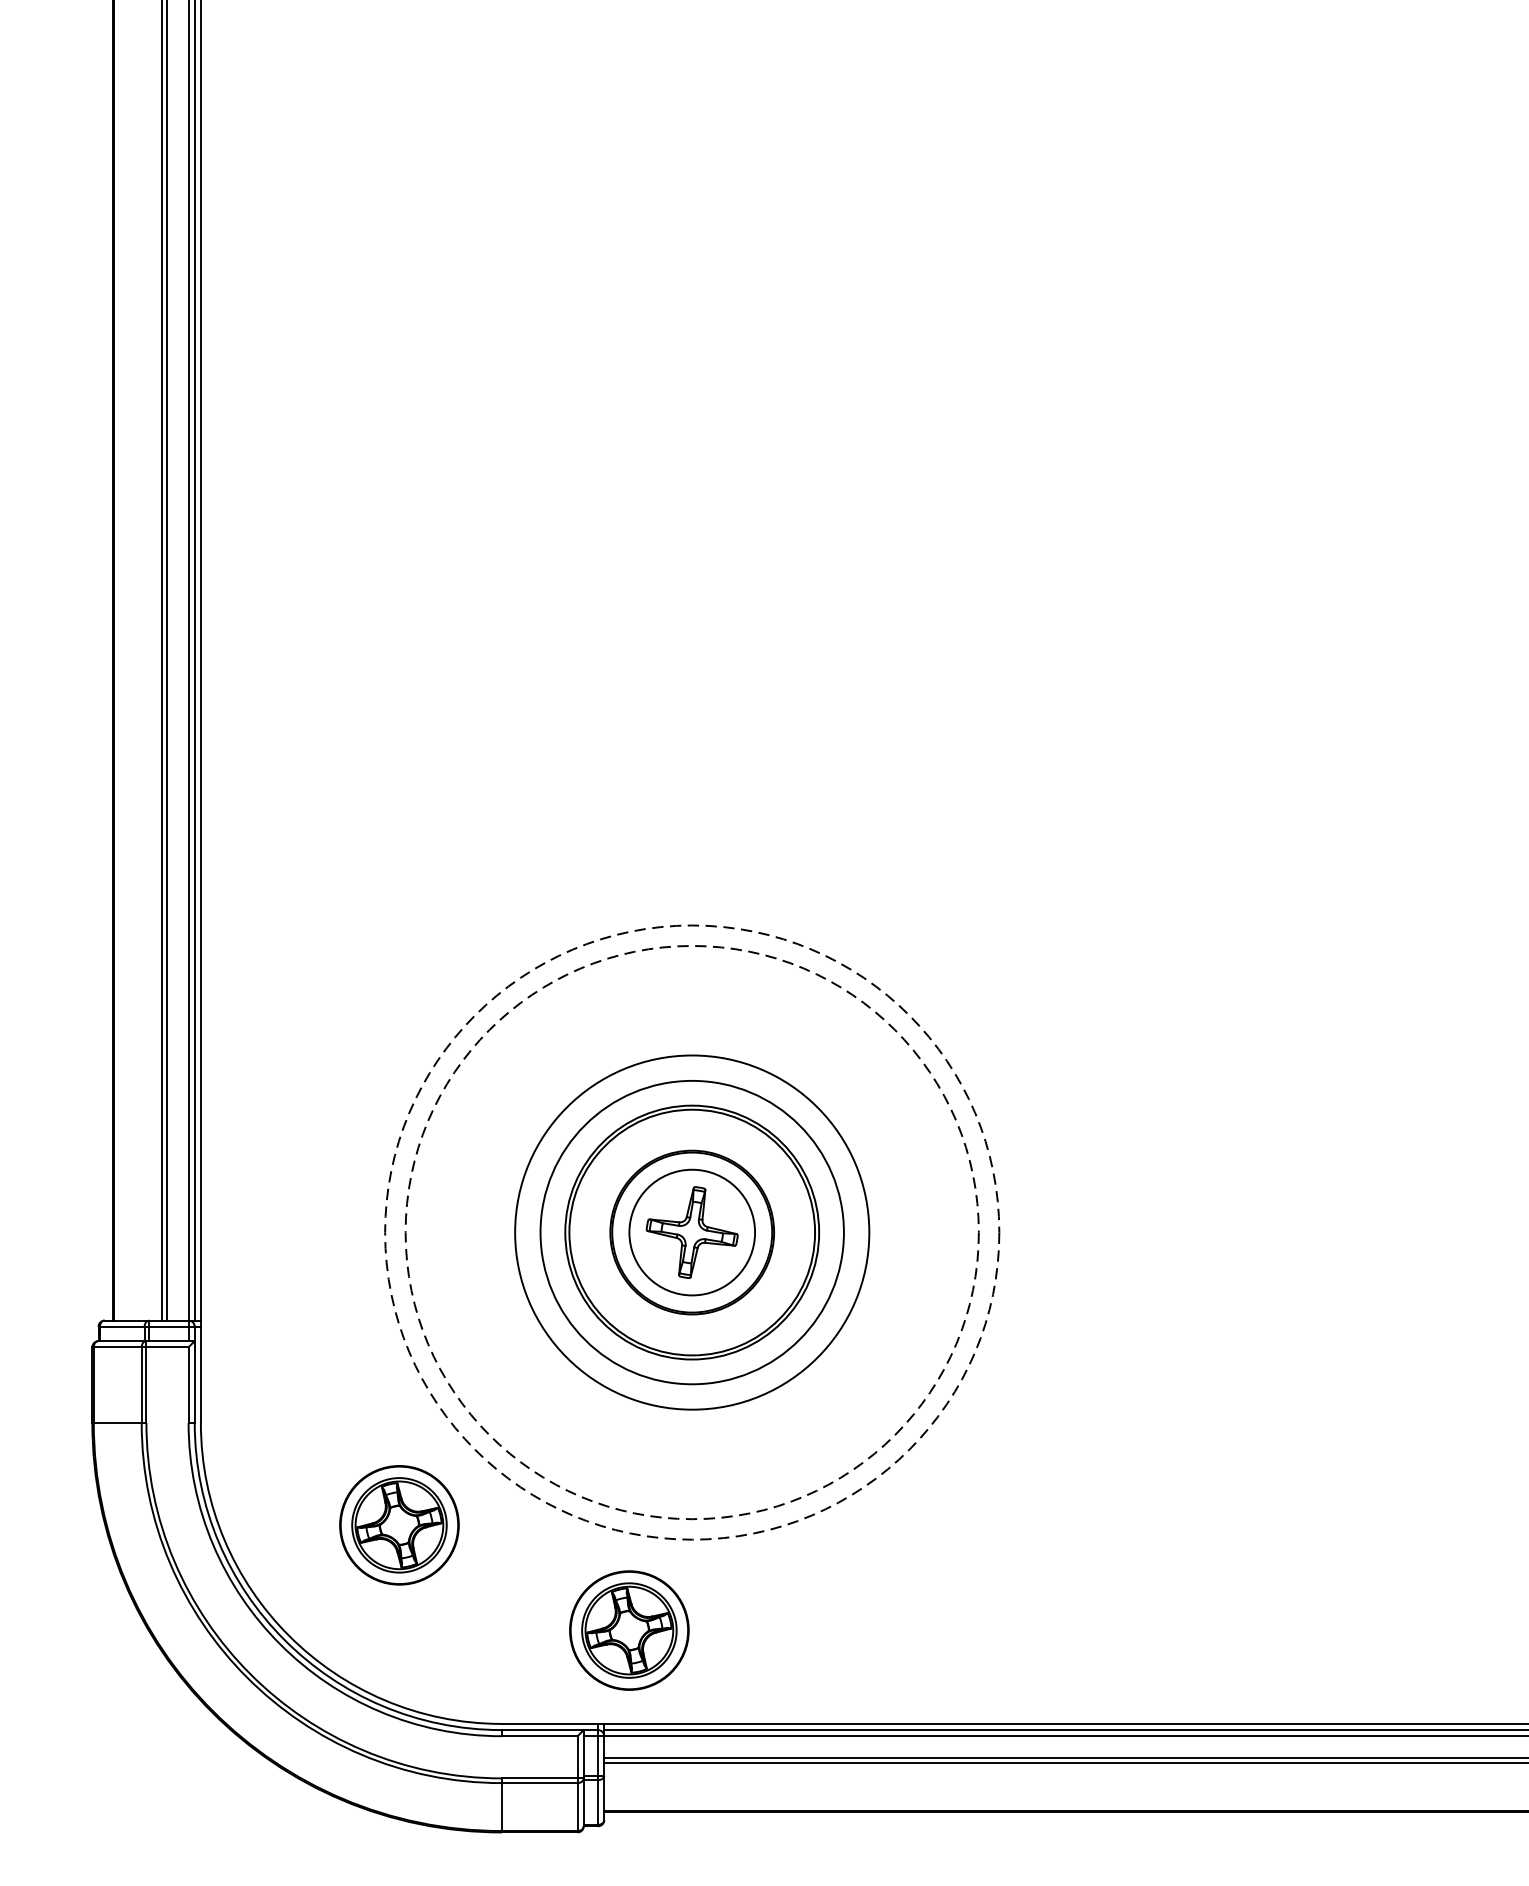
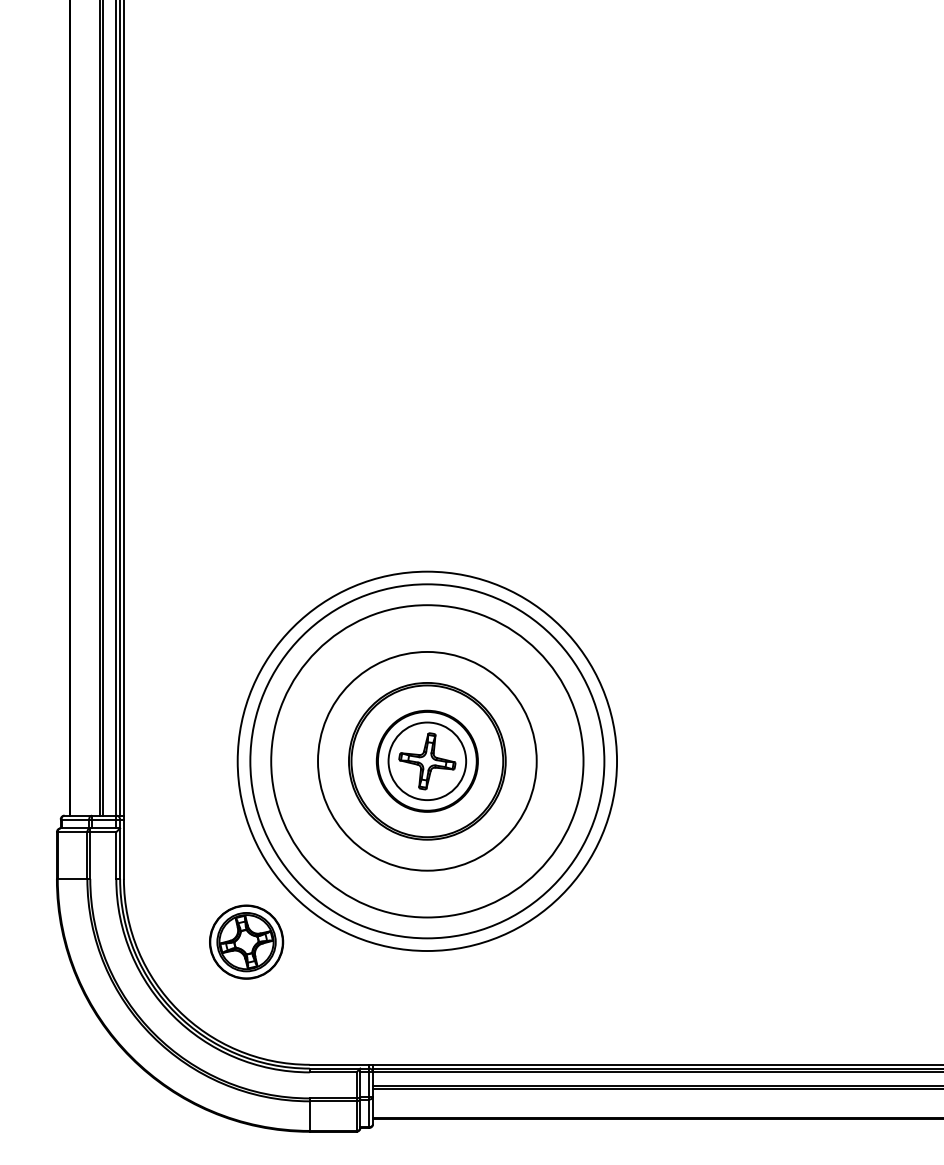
circle: (692, 1232) -> (427, 761), dashed -> solid
circle: (692, 1232) -> (427, 761), dashed -> solid
circle: (692, 1232) -> (427, 761), size x1.67
part: (629, 1629) -> (388, 1006), removed

